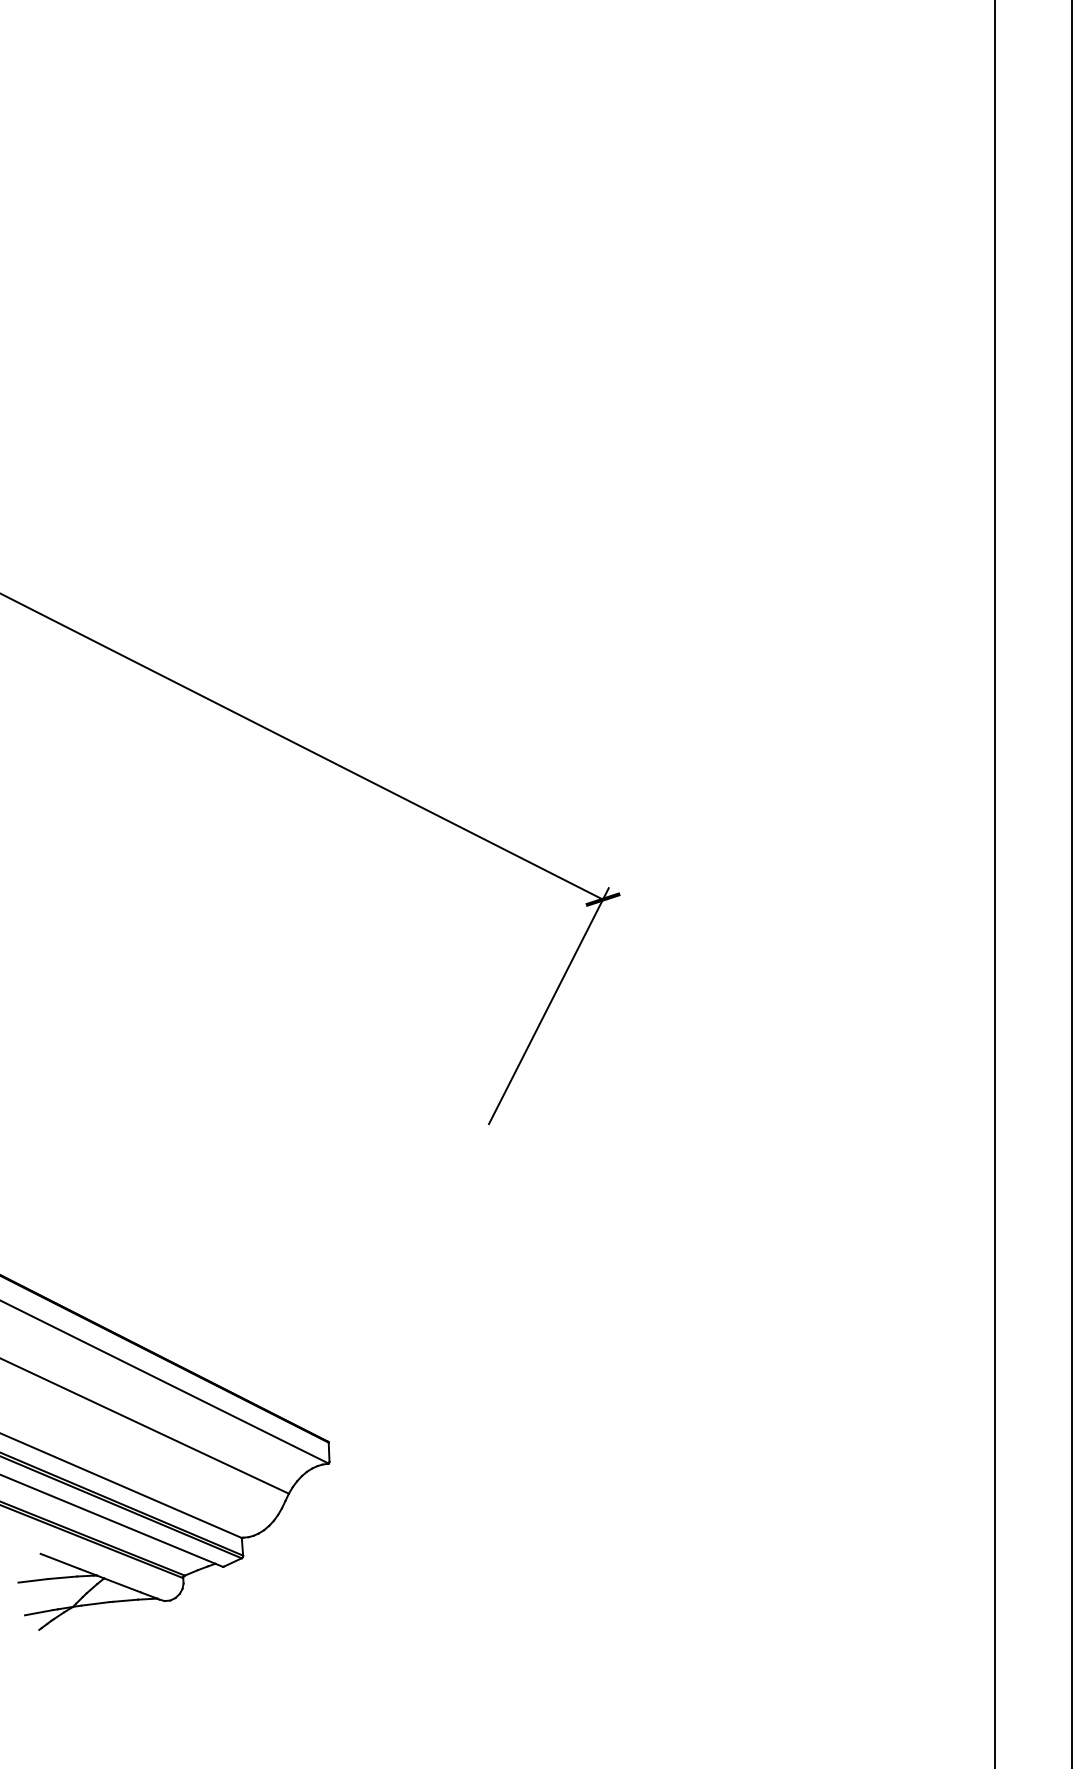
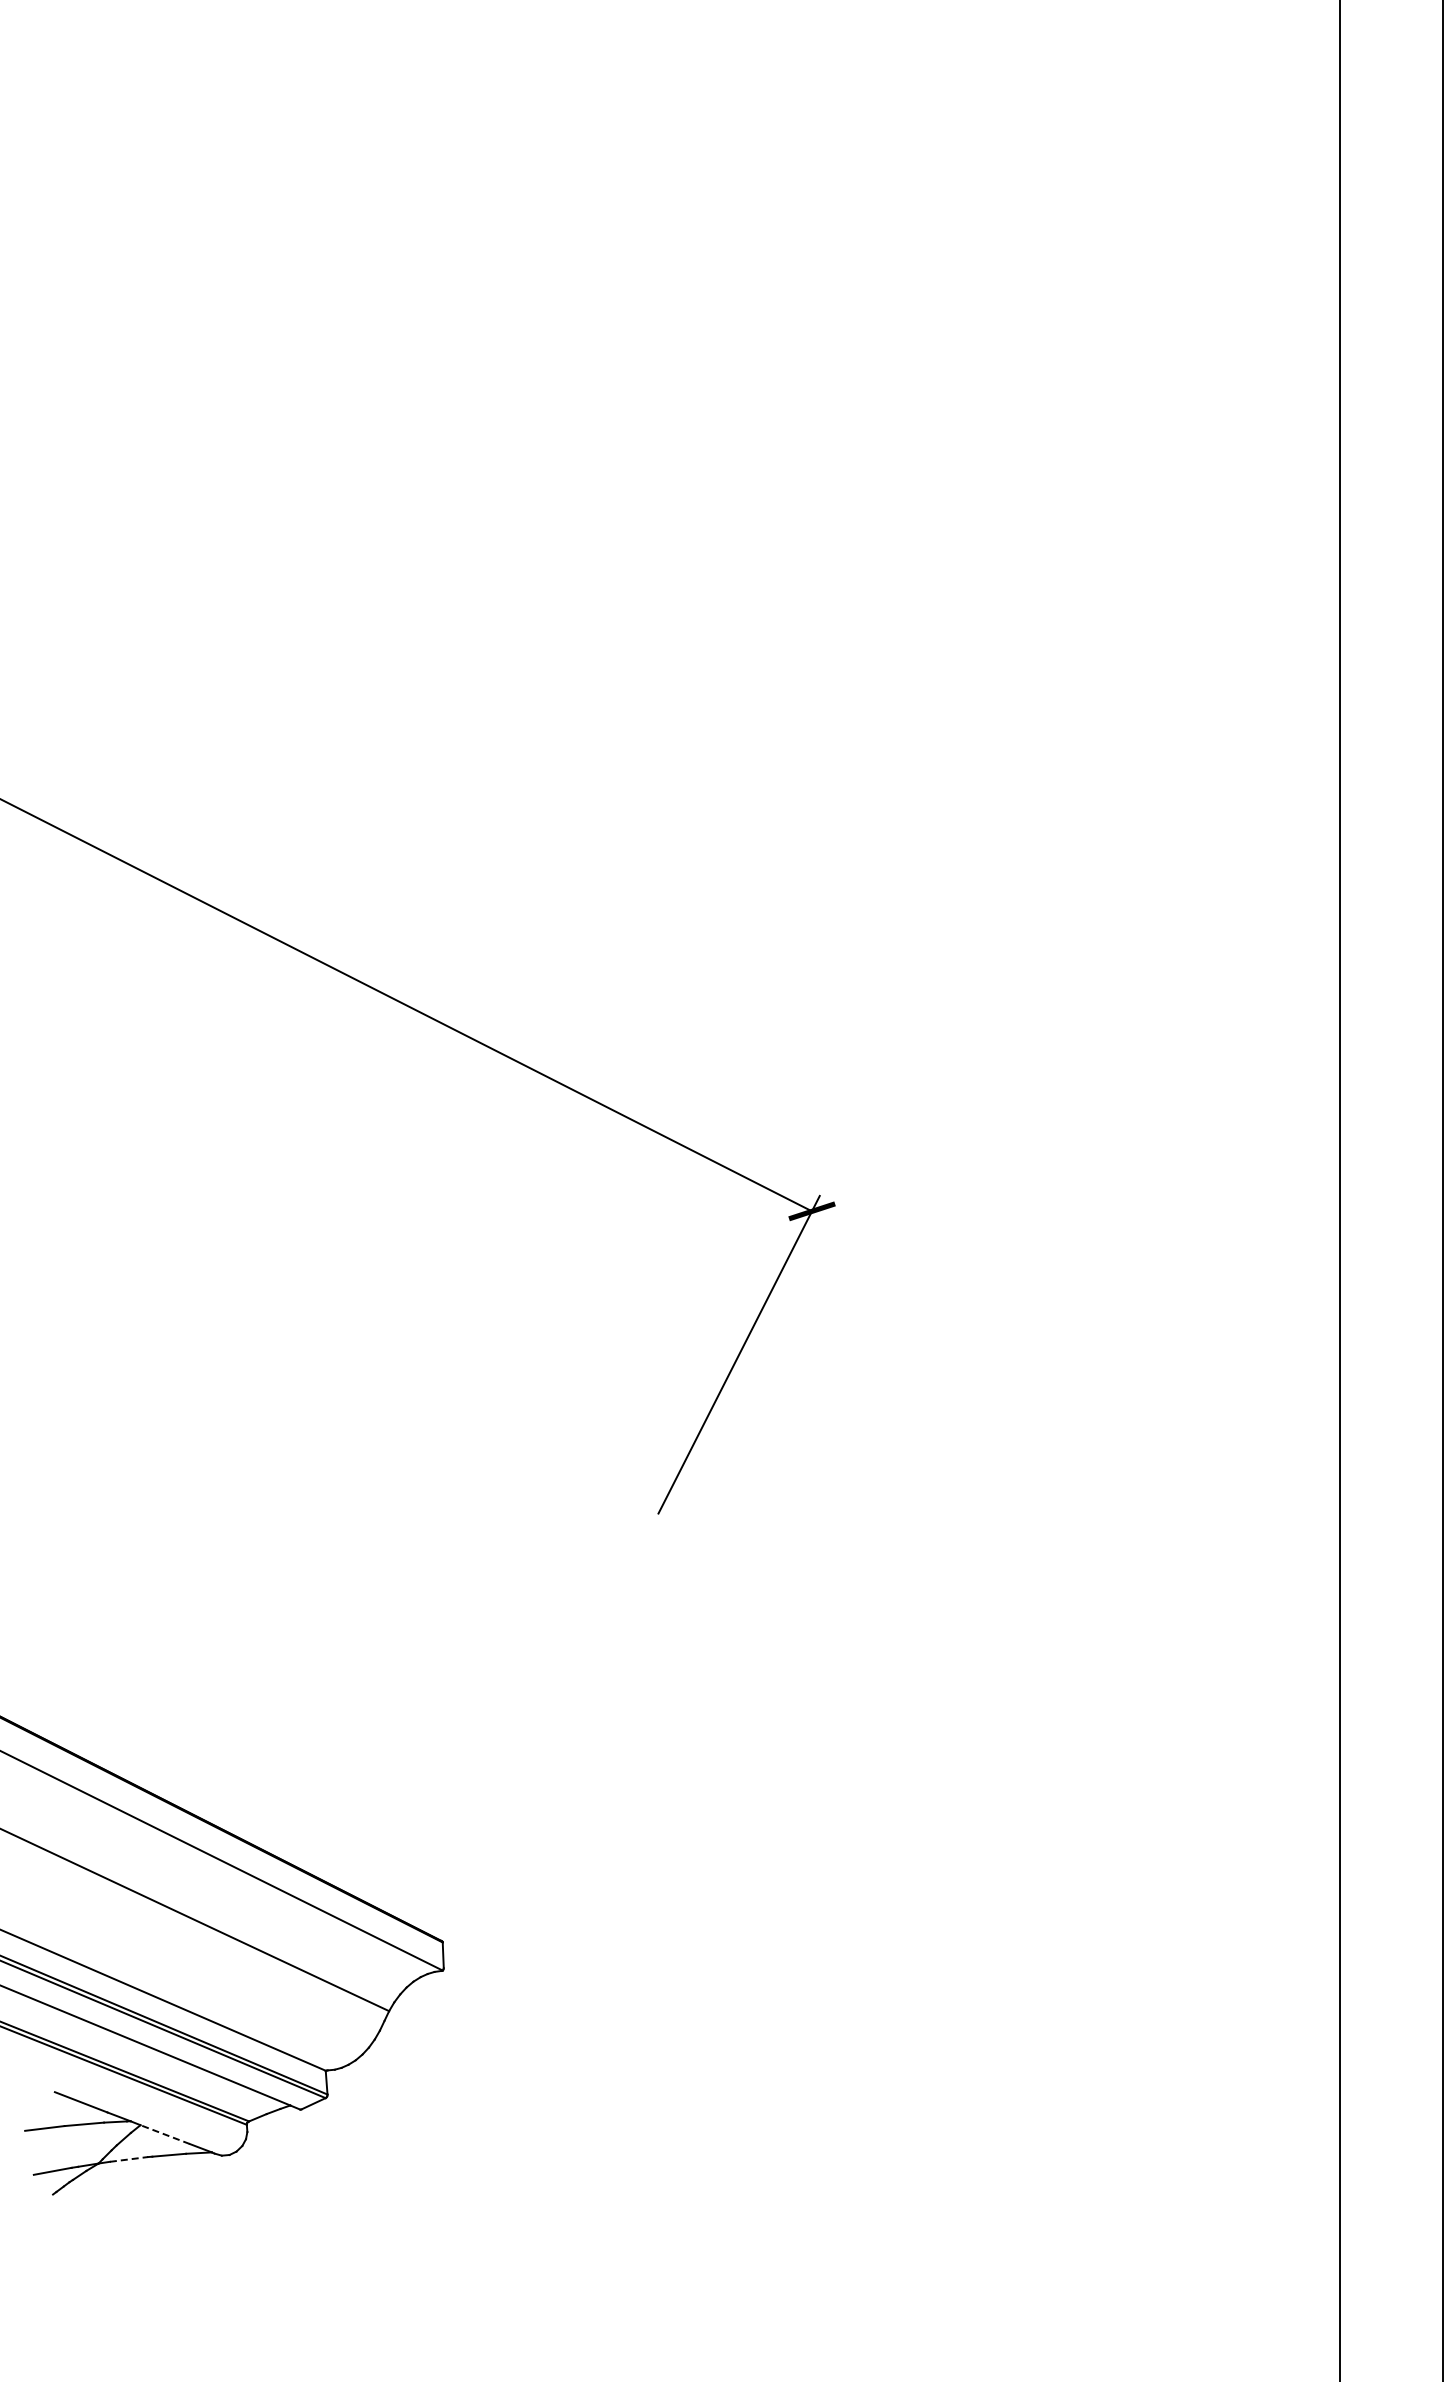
line: (122, 1585) -> (164, 2134), solid -> dashed
line: (96, 1603) -> (129, 2159), solid -> dashed

